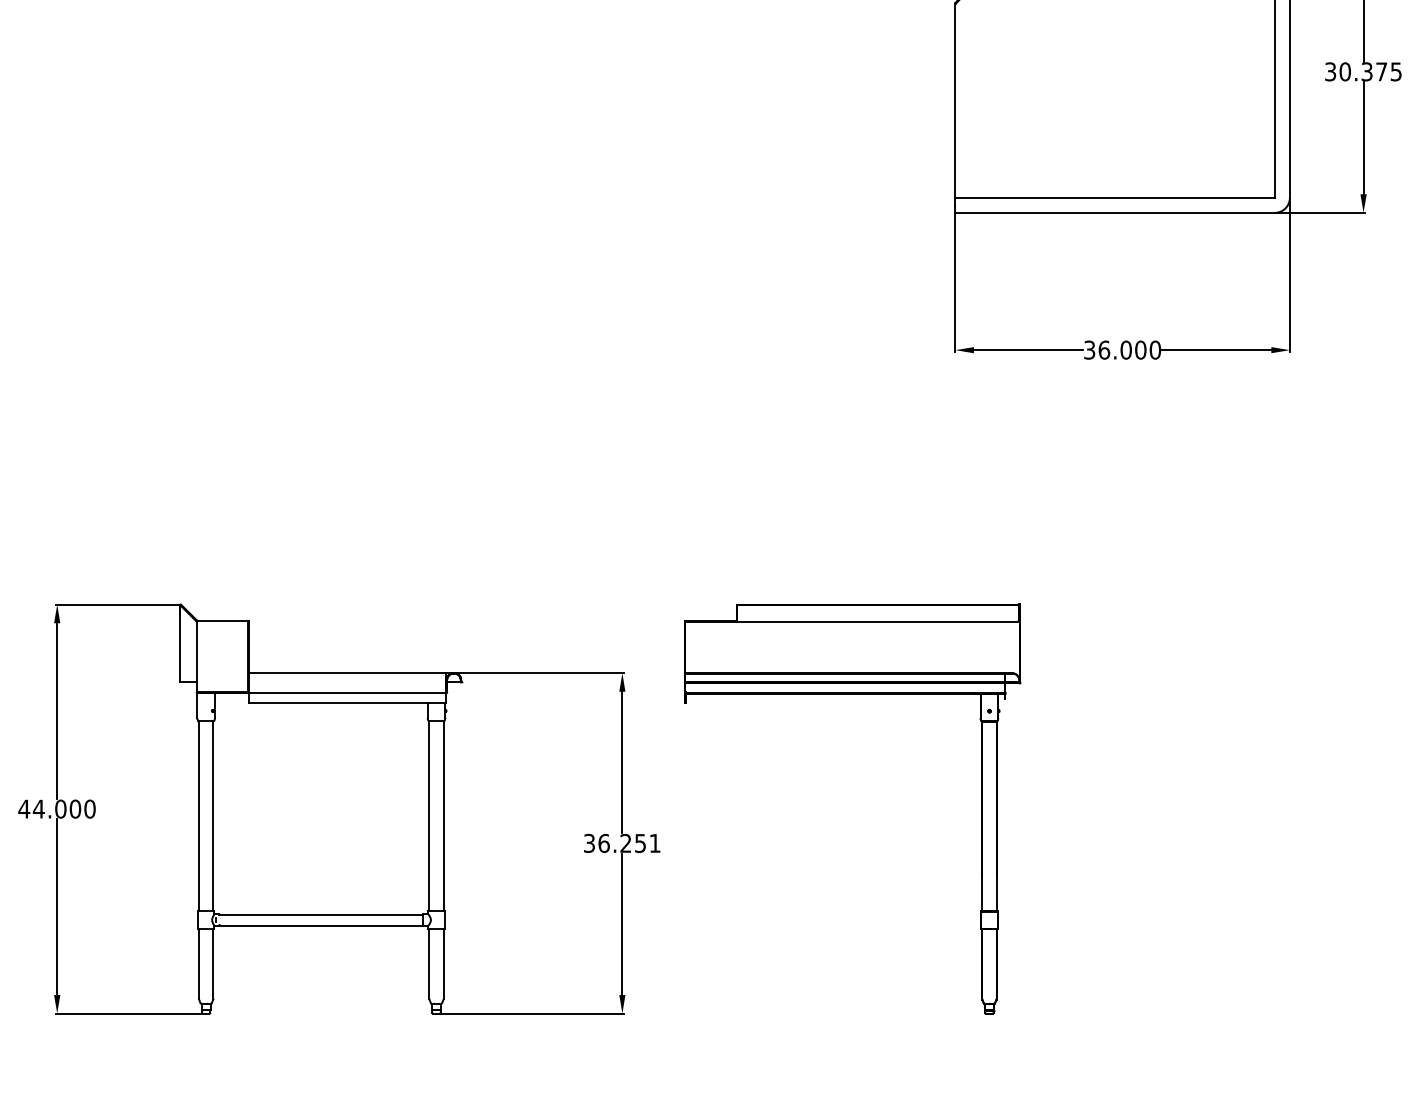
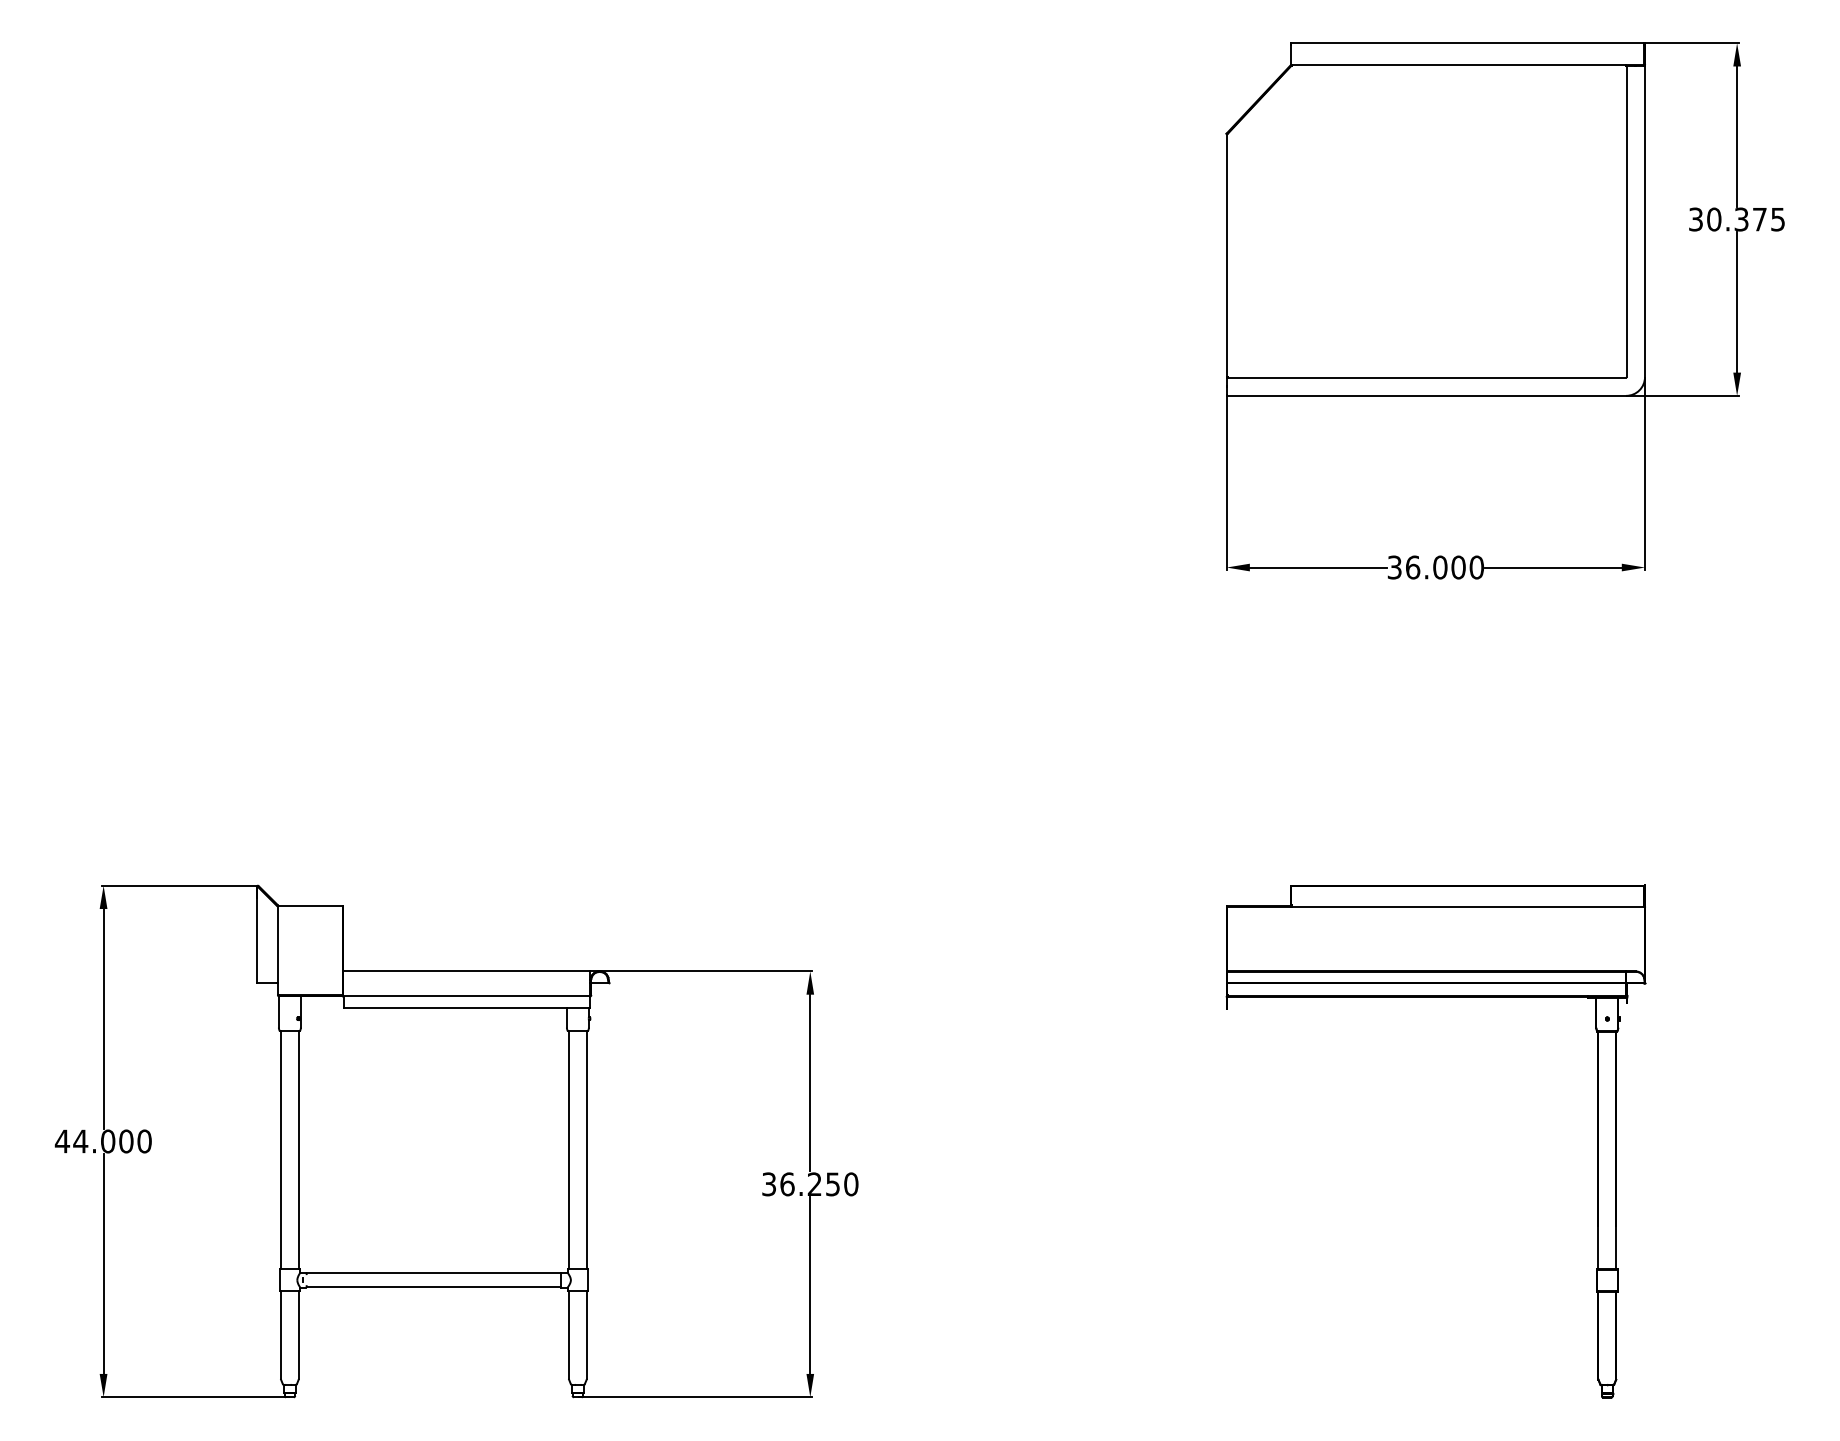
part: (852, 694) -> (1435, 997), moved
text: (655, 843) -> (851, 1184), 36.251 -> 36.250

